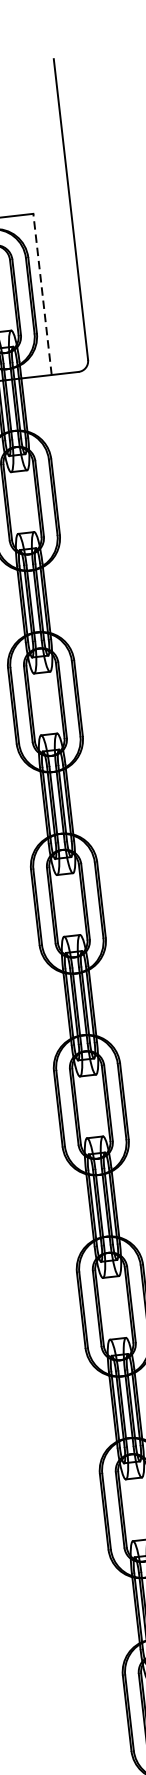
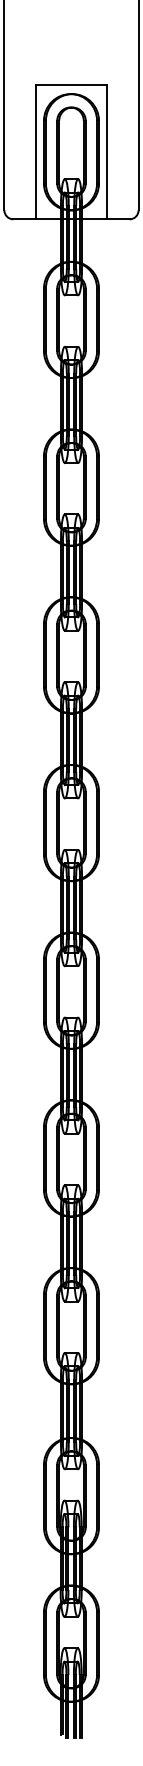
line: (42, 293) -> (107, 151), dashed -> solid

